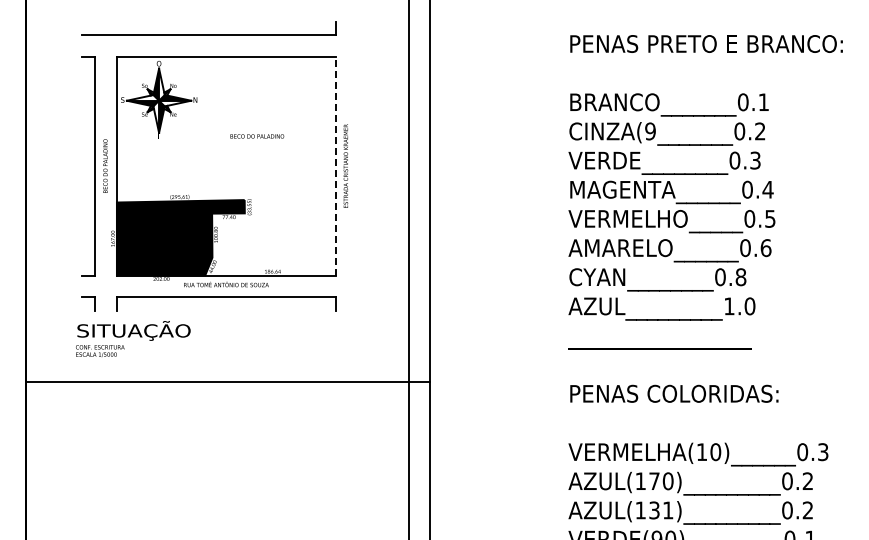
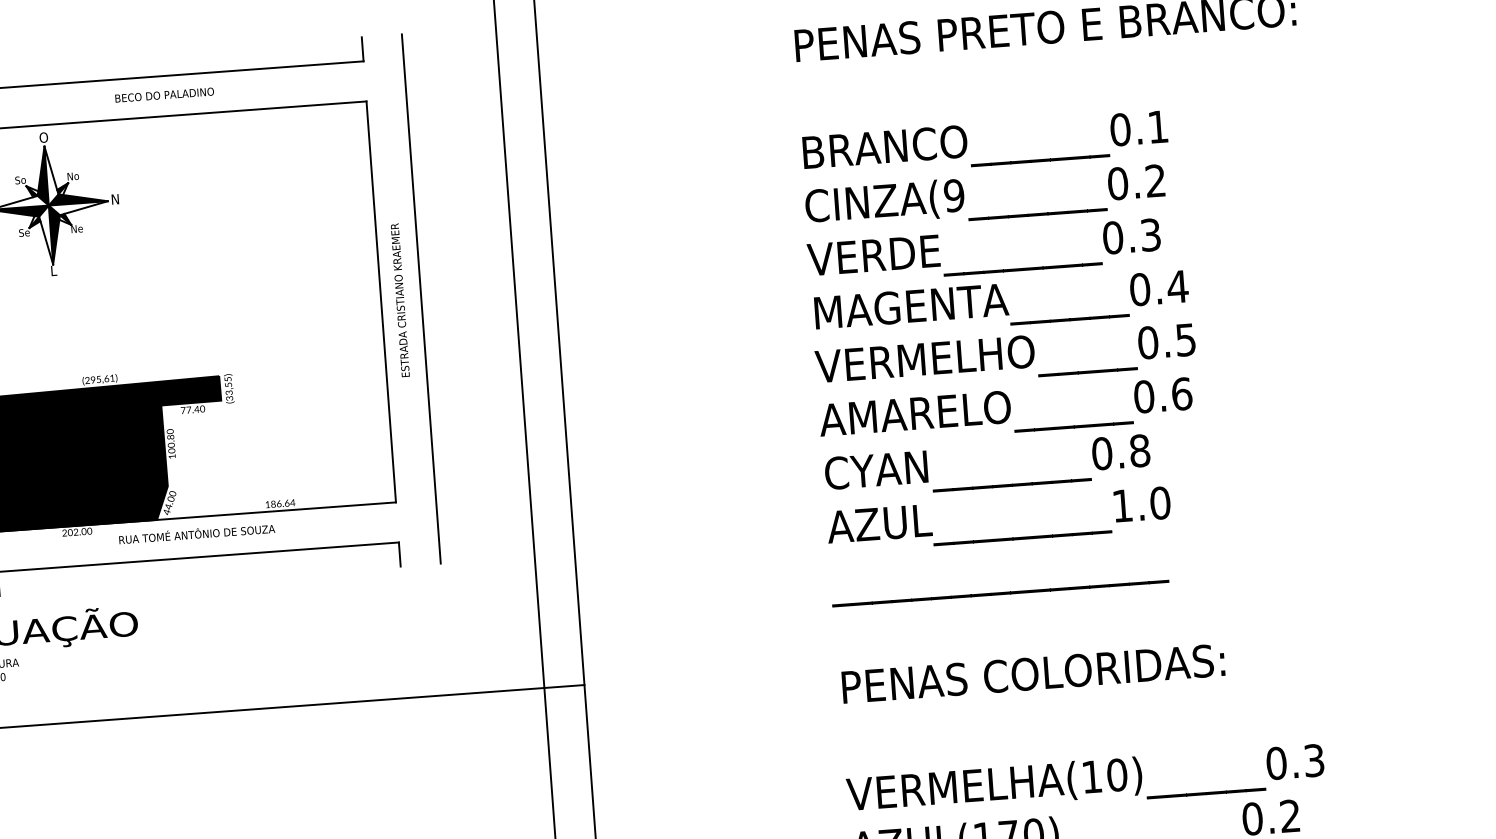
text: (257, 136) -> (165, 95), moved
line: (335, 165) -> (381, 300), dashed -> solid
line: (357, 165) -> (421, 297), added

